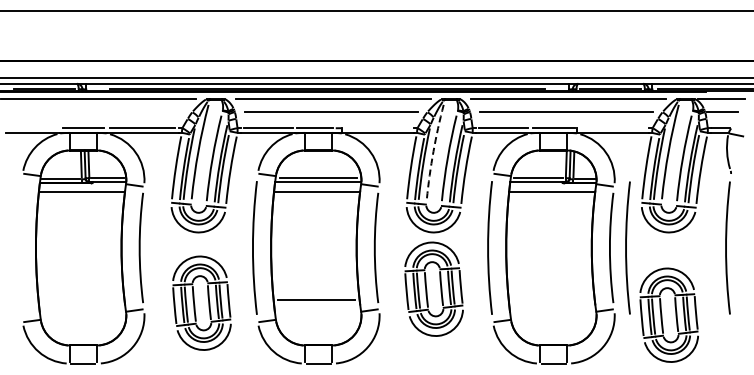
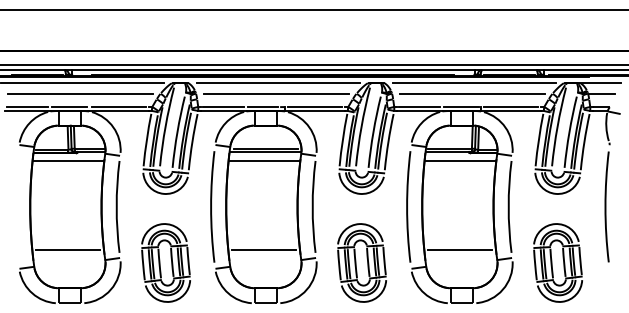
line: (95, 112) -> (79, 93), added
line: (32, 128) -> (27, 107), added
line: (377, 128) -> (314, 107), added
line: (612, 128) -> (510, 107), added
arc: (433, 151) -> (361, 126), dashed -> solid
arc: (626, 247) -> (522, 206), removed
part: (433, 288) -> (361, 262), moved
line: (81, 299) -> (68, 249), added
line: (551, 299) -> (459, 249), added
part: (201, 302) -> (165, 262), moved

